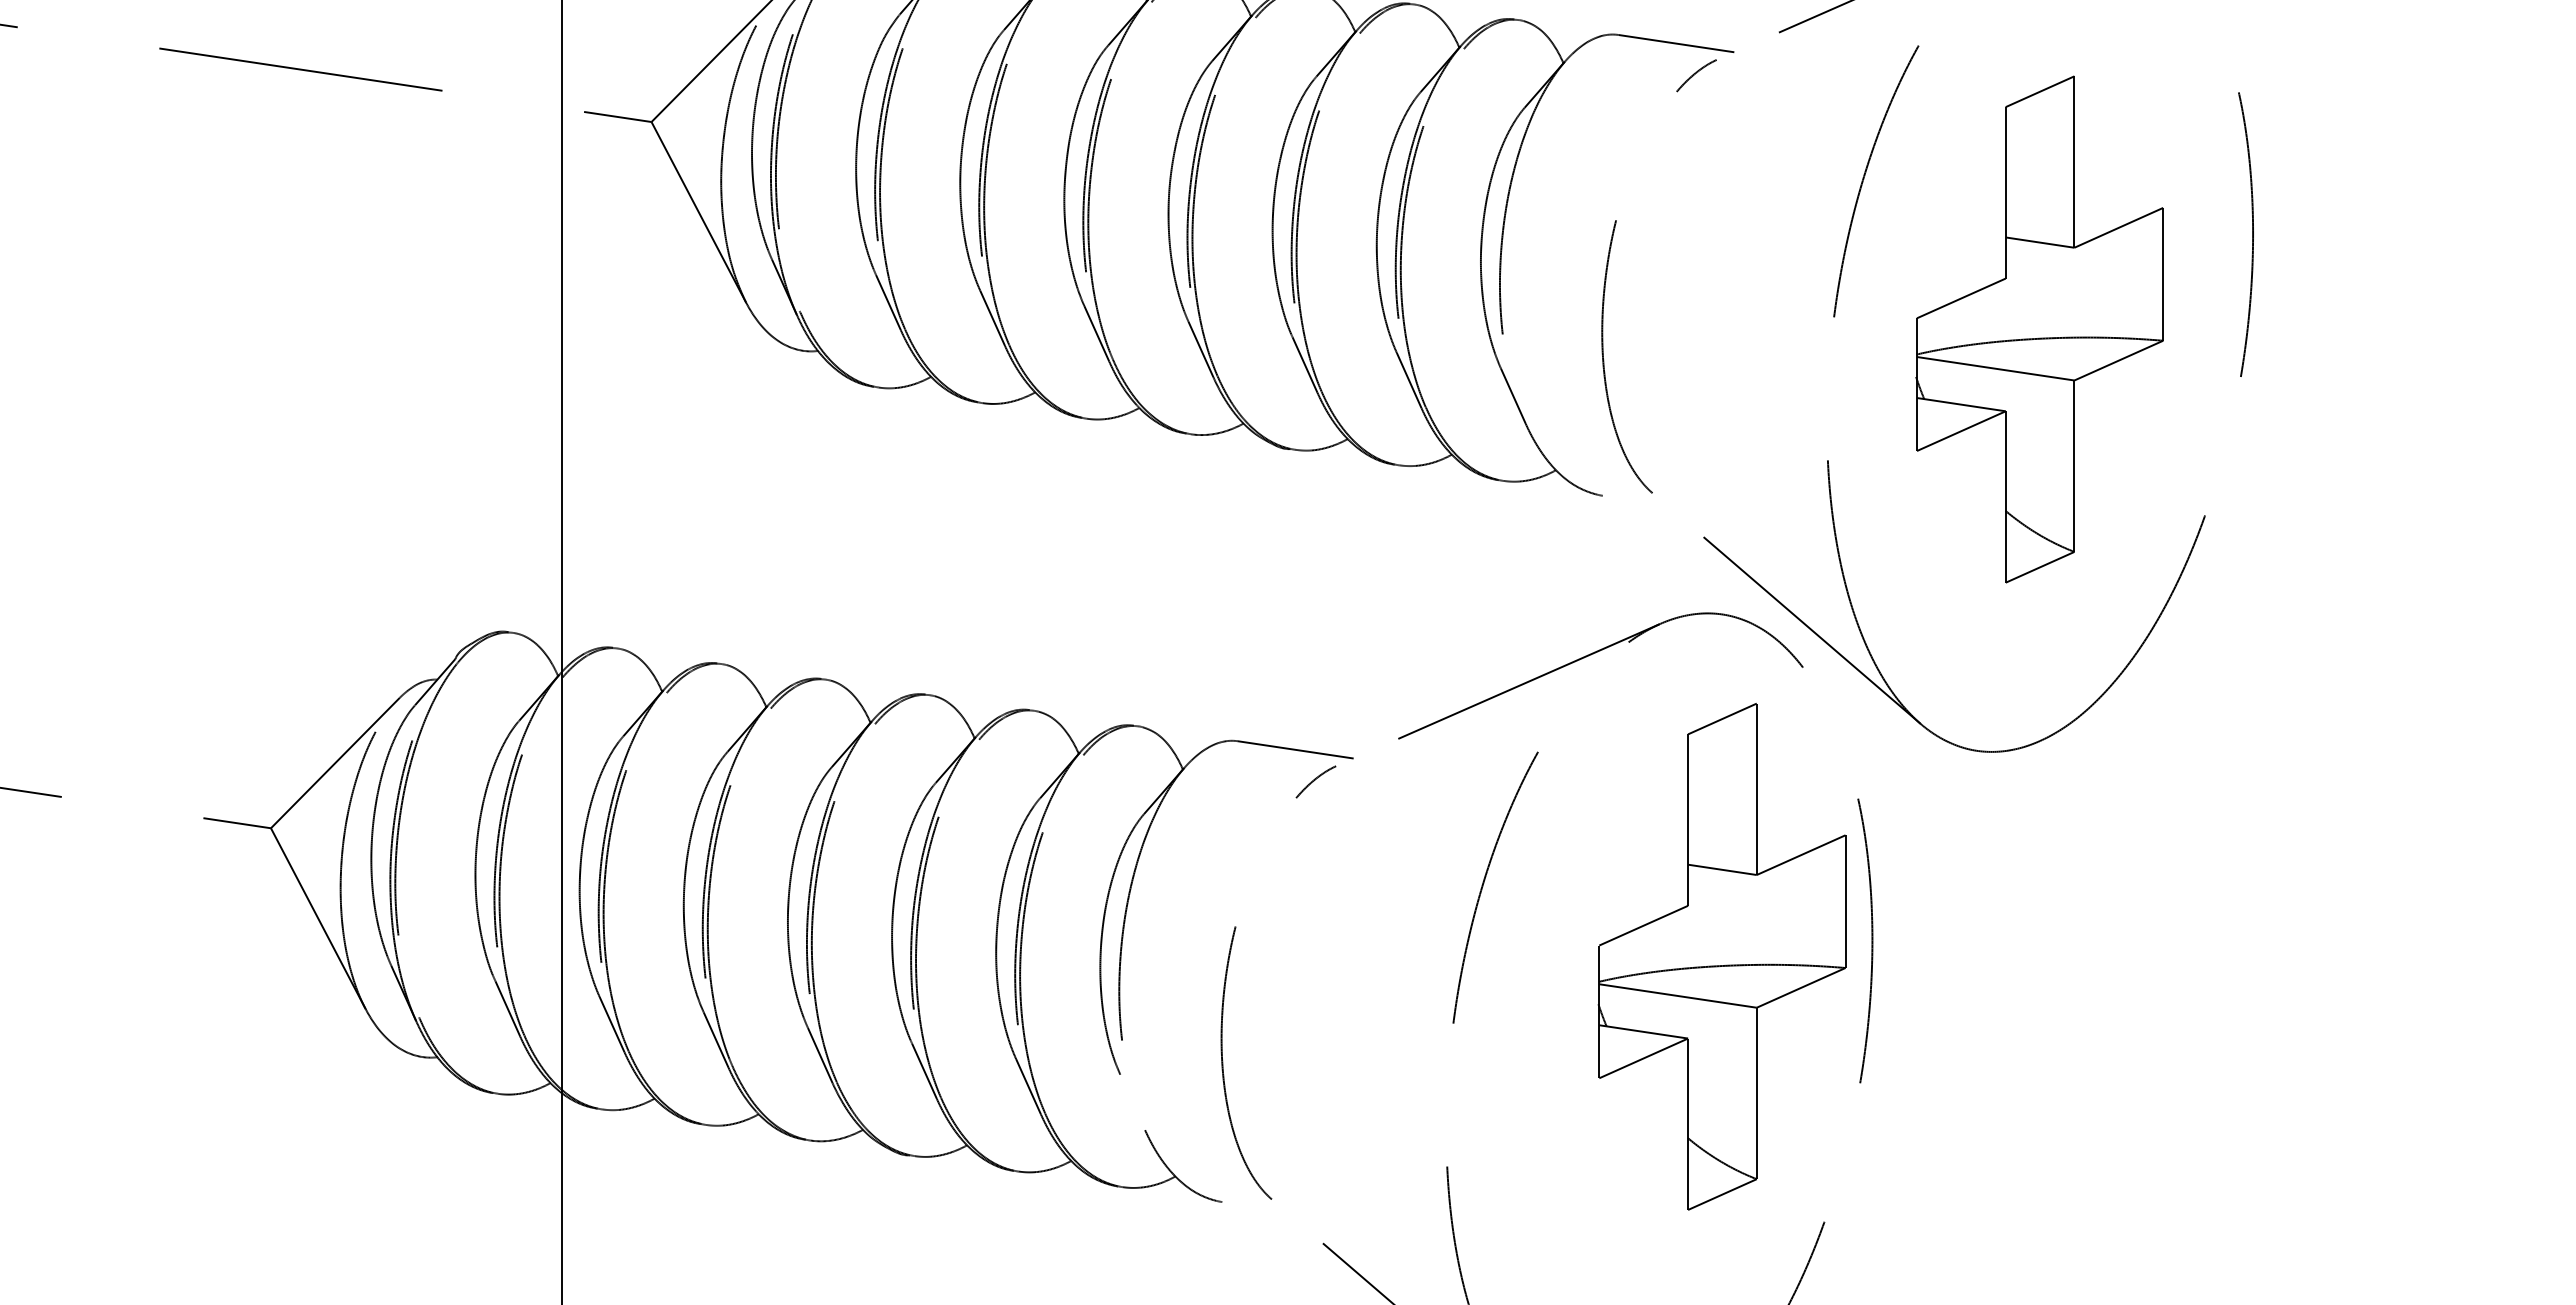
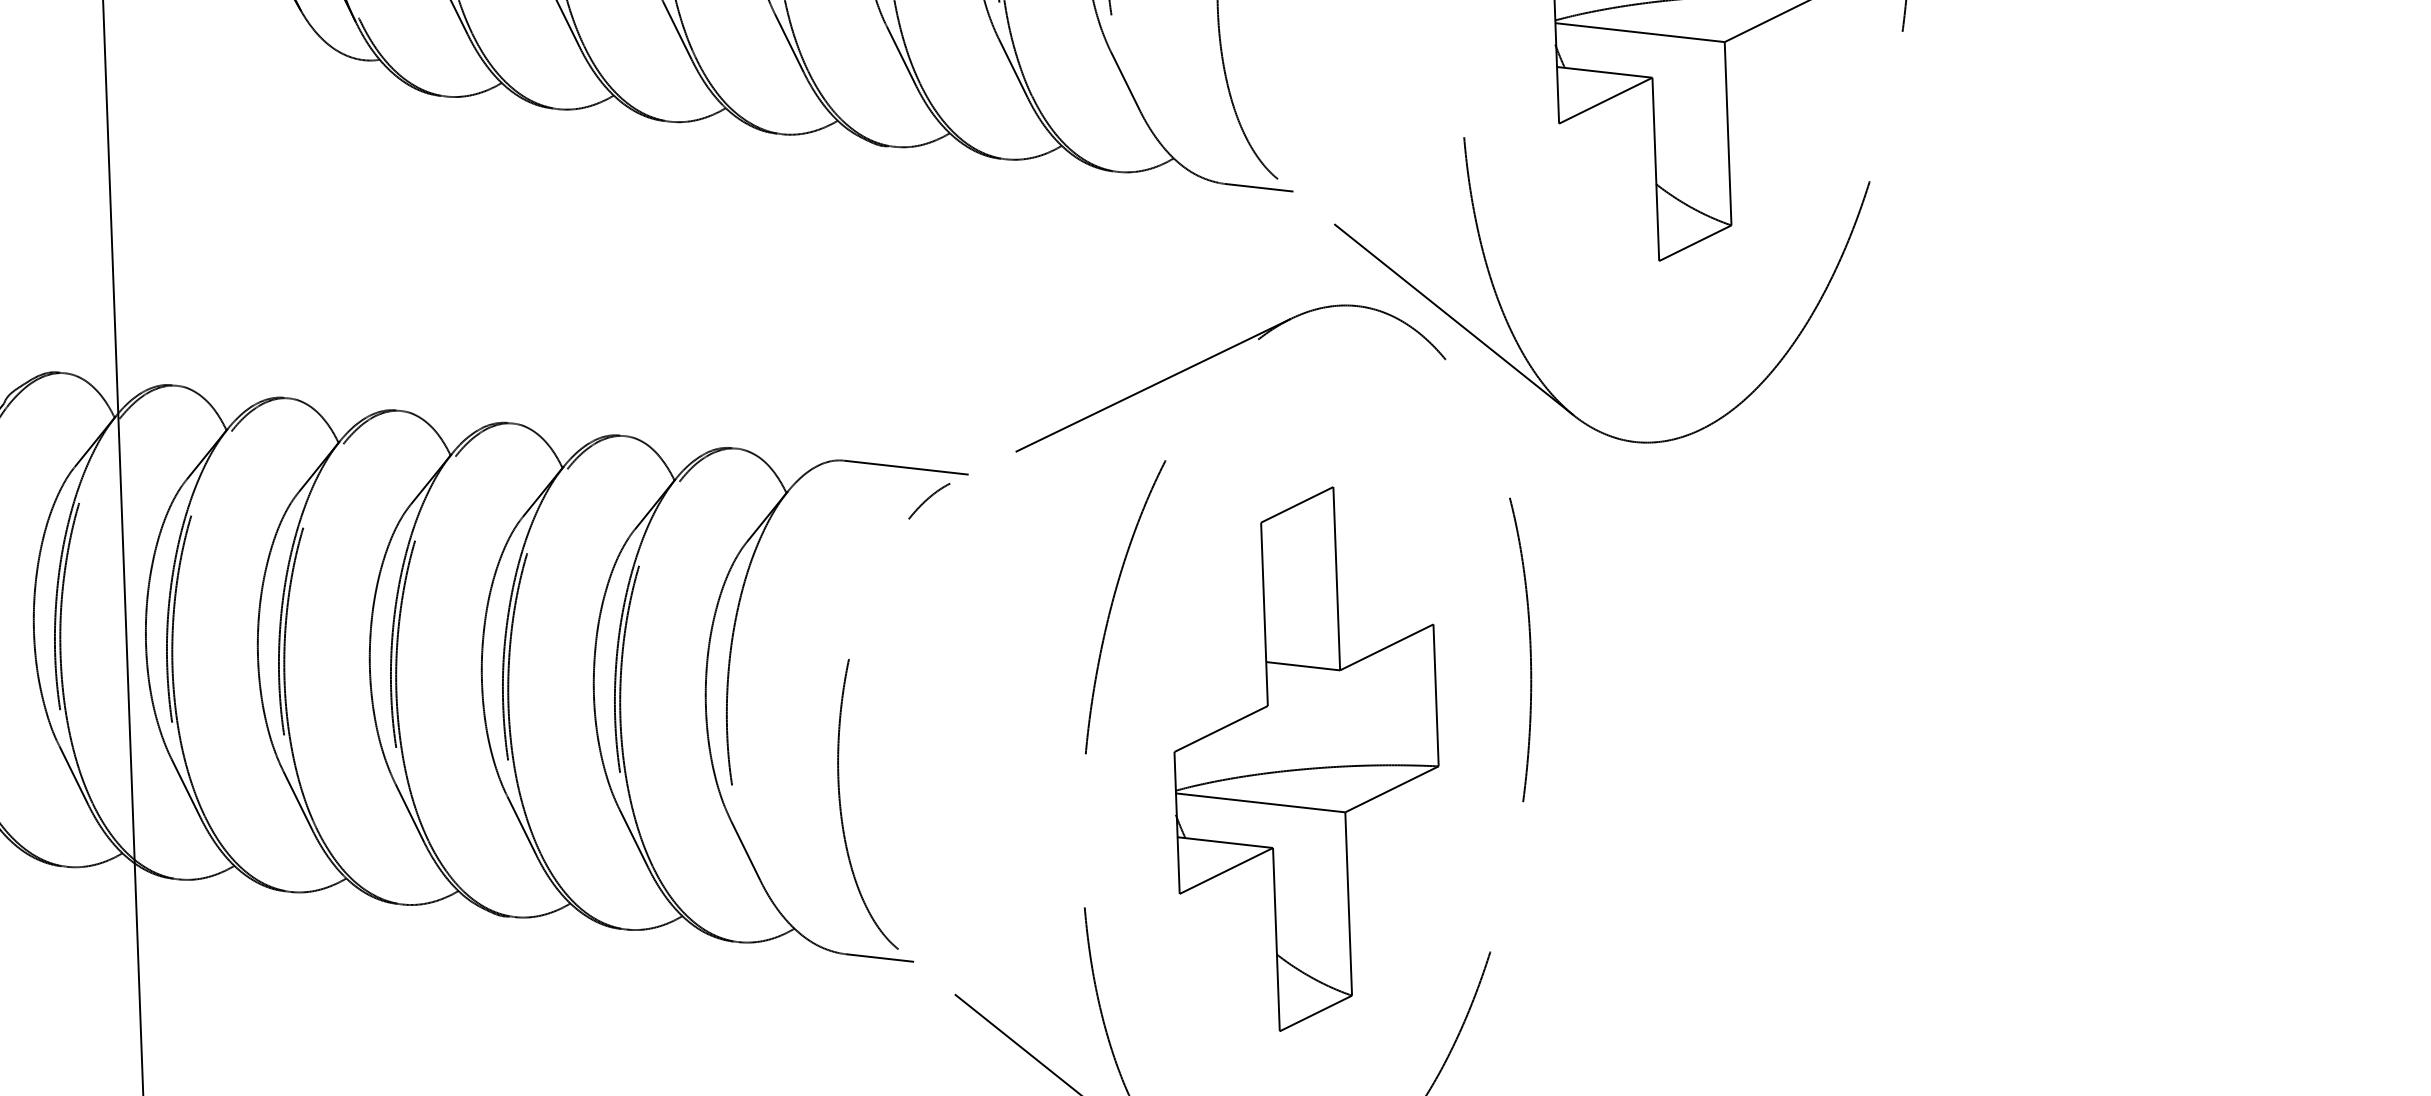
line: (1634, 500) -> (1258, 187), added
part: (1721, 956) -> (1305, 758), moved
line: (1132, 1102) -> (745, 851), added
line: (1253, 1206) -> (879, 957), added

